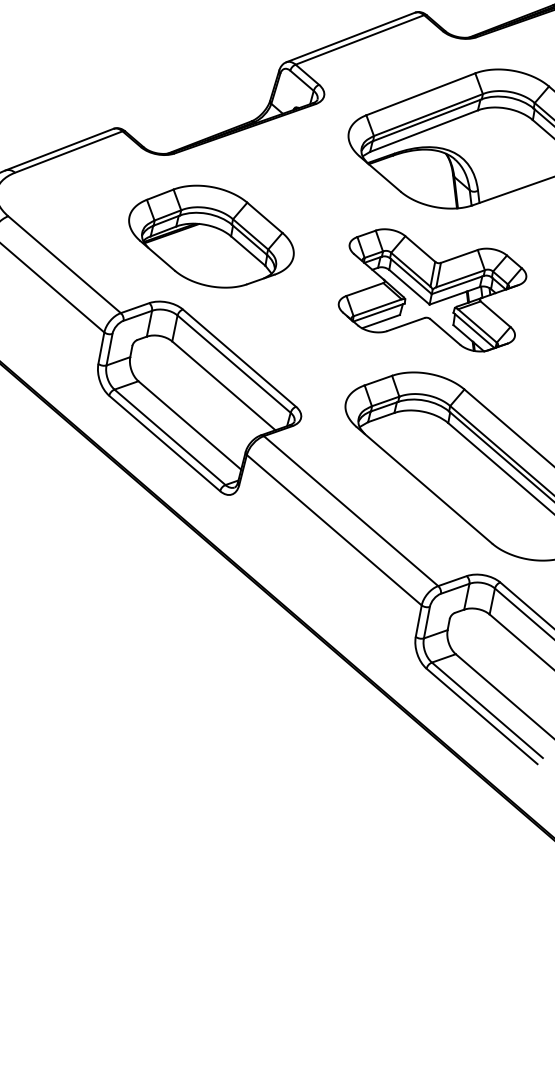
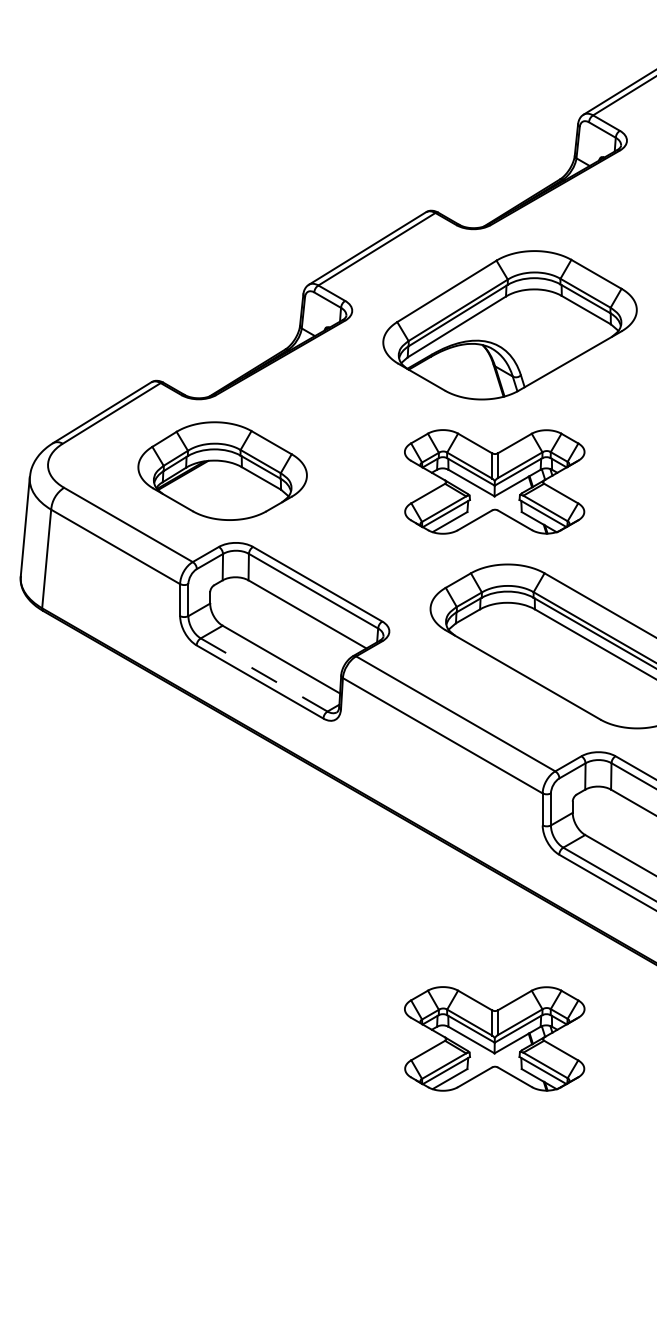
part: (211, 236) -> (222, 470), moved
line: (170, 437) -> (264, 675), solid -> dashed
part: (328, 837) -> (494, 1038), added

